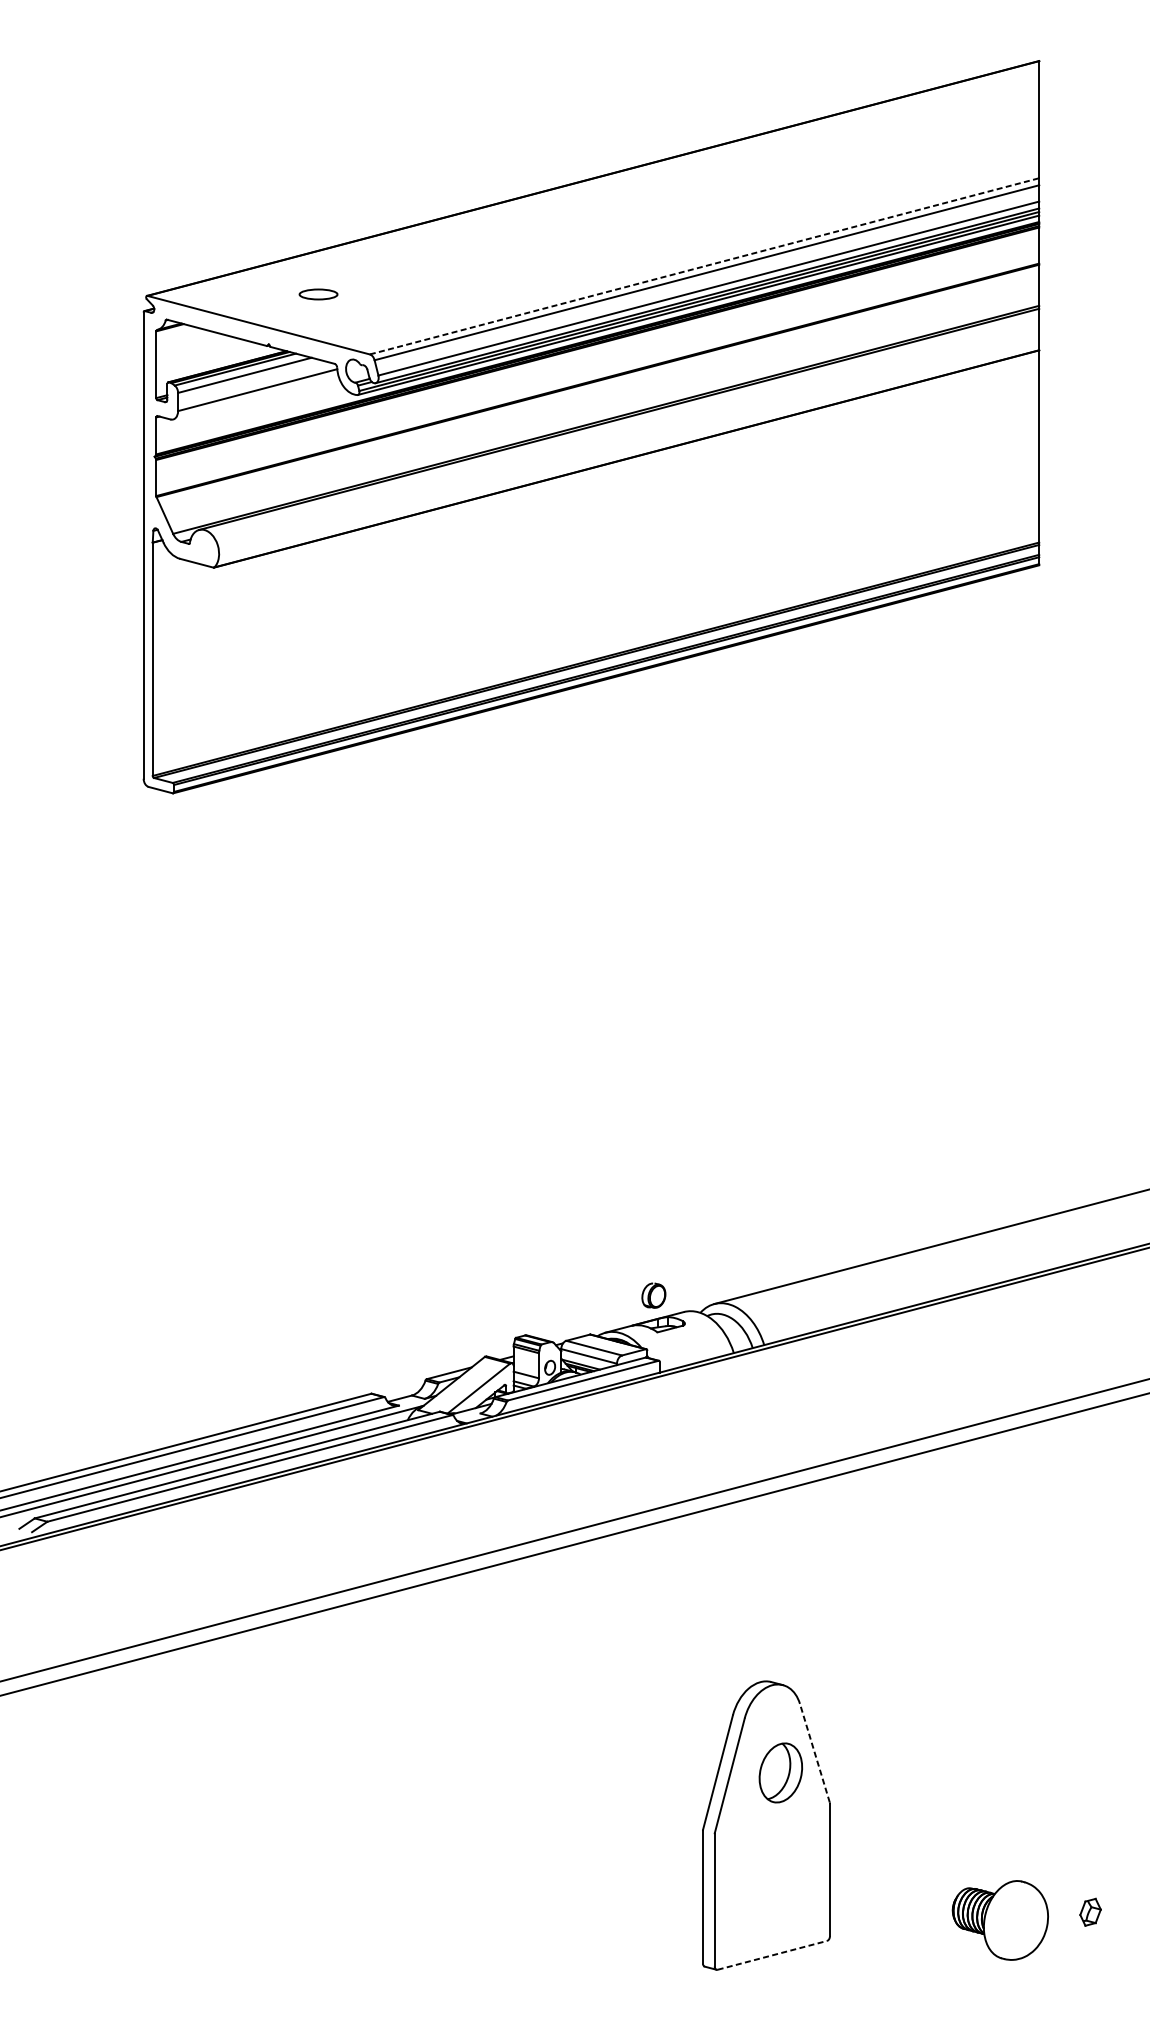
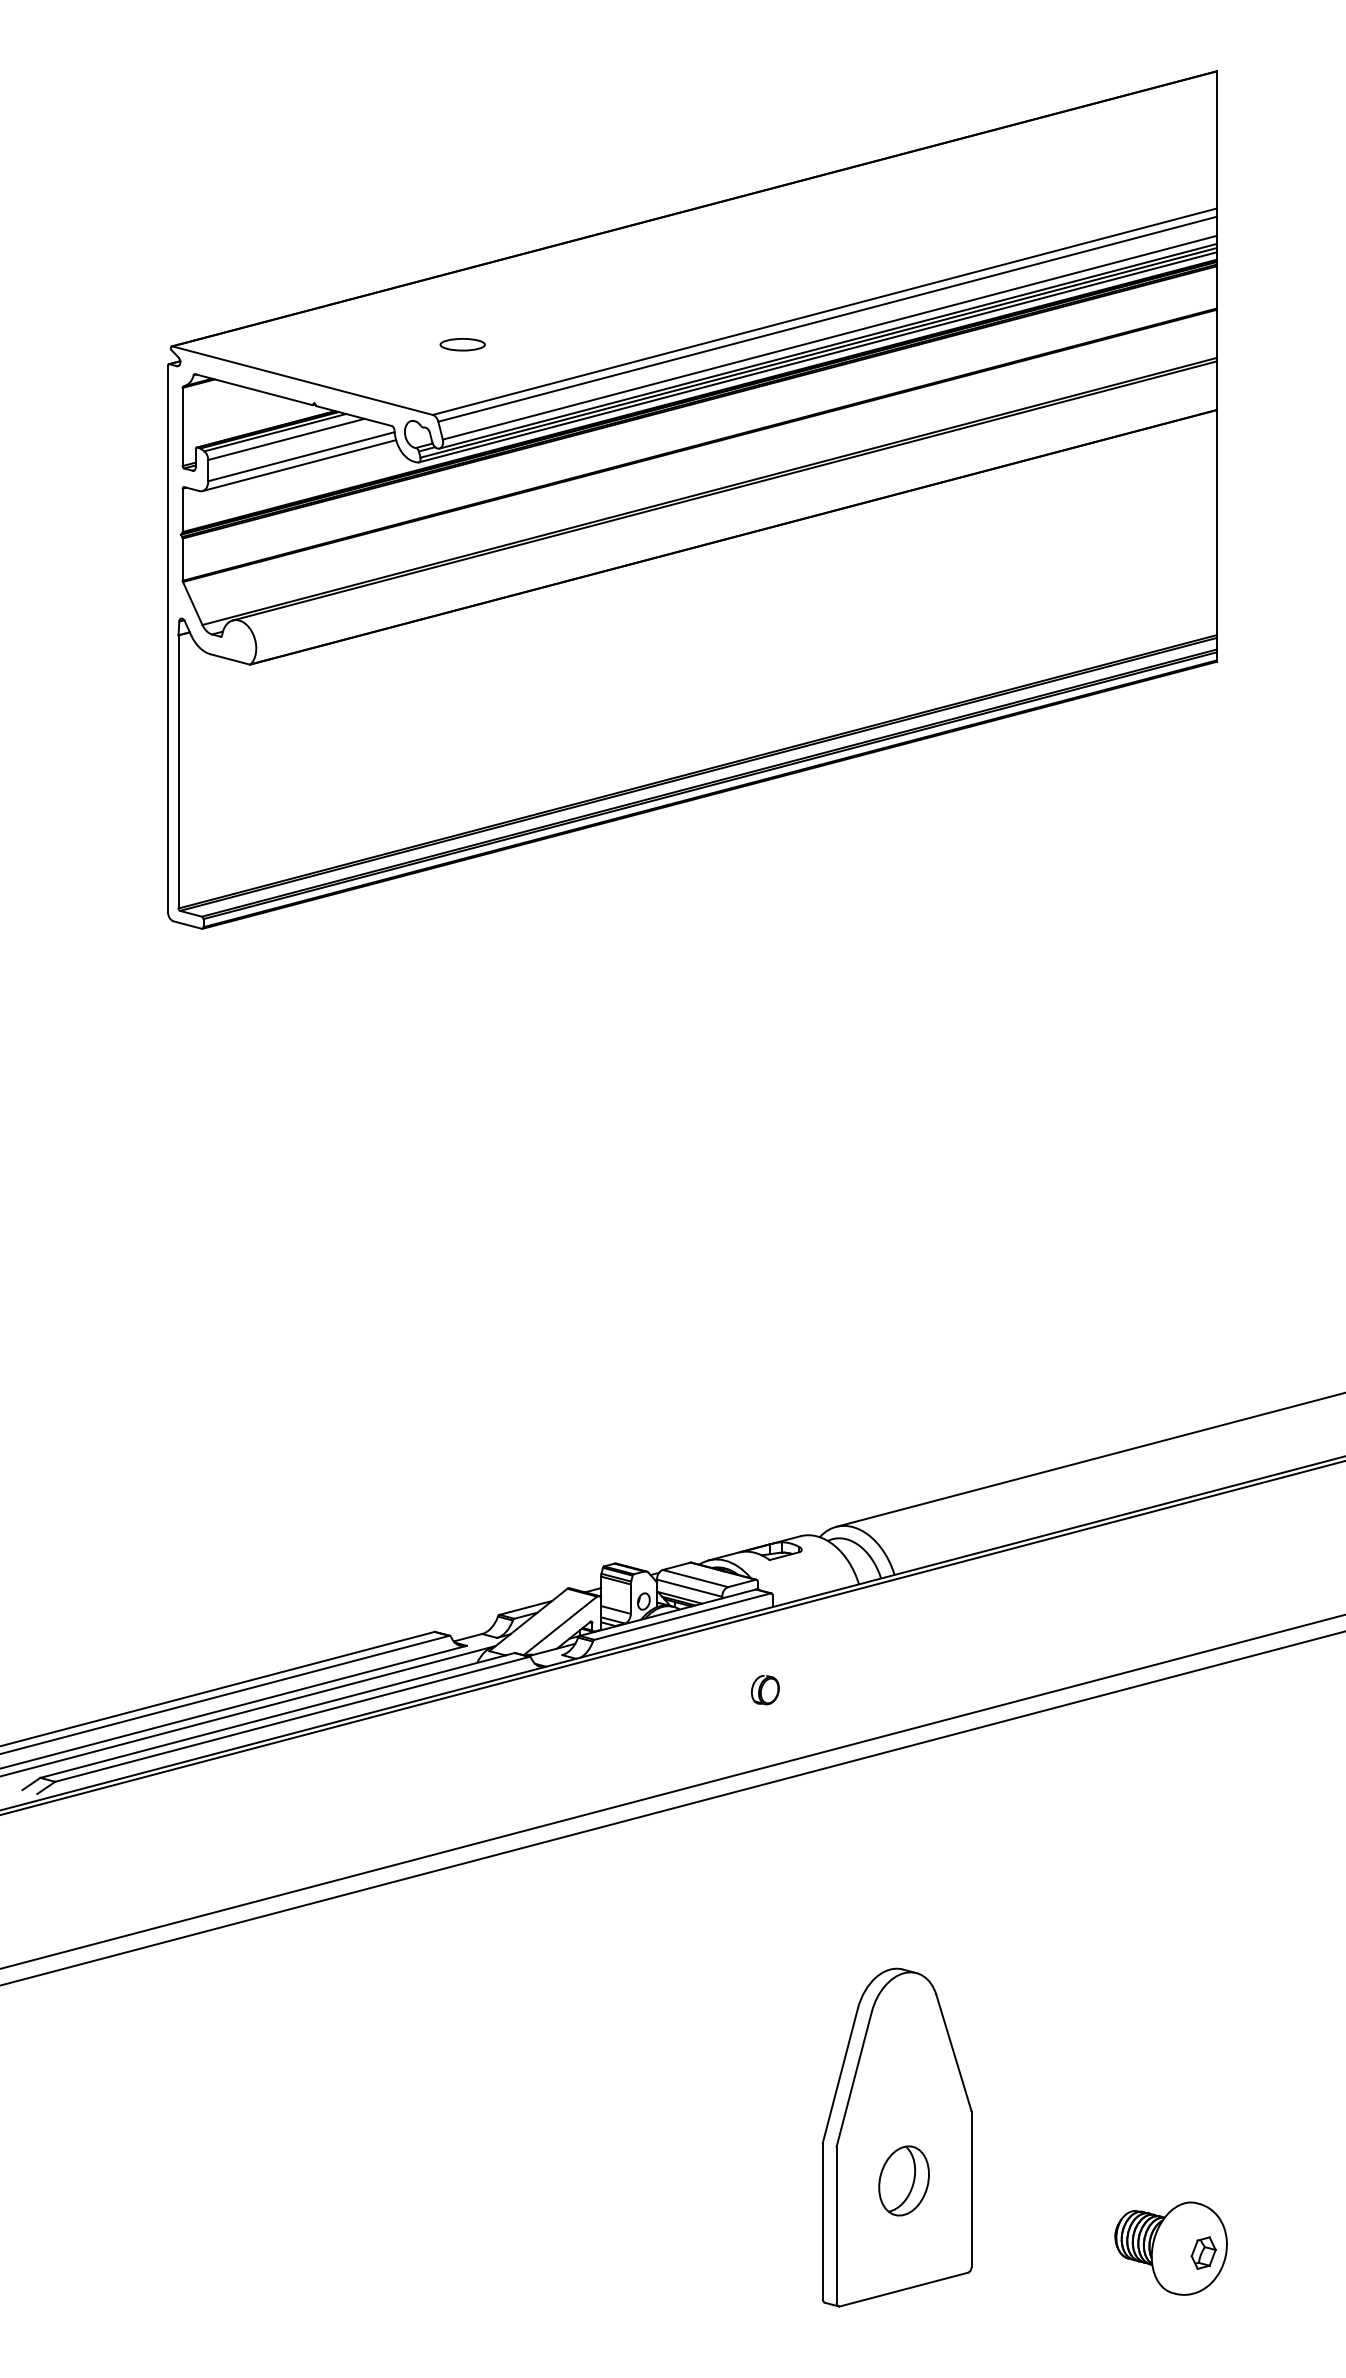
line: (705, 266) -> (825, 311), dashed -> solid
part: (318, 294) -> (462, 344), moved
line: (256, 397) -> (299, 465), added
part: (653, 1296) -> (765, 1690), moved
line: (814, 1752) -> (953, 2052), dashed -> solid
part: (780, 1772) -> (903, 2180), moved
part: (1090, 1911) -> (1203, 2252), moved
line: (772, 1955) -> (904, 2289), dashed -> solid

